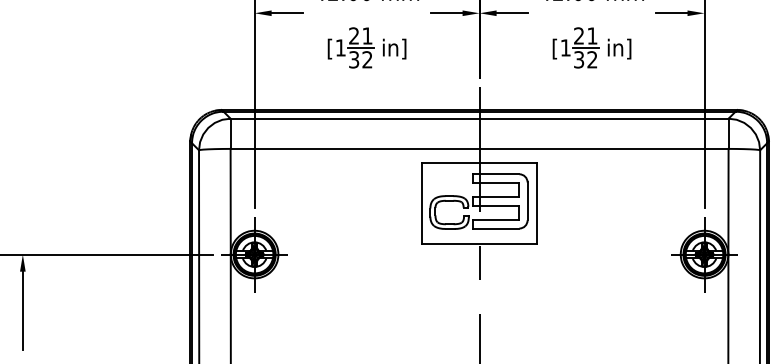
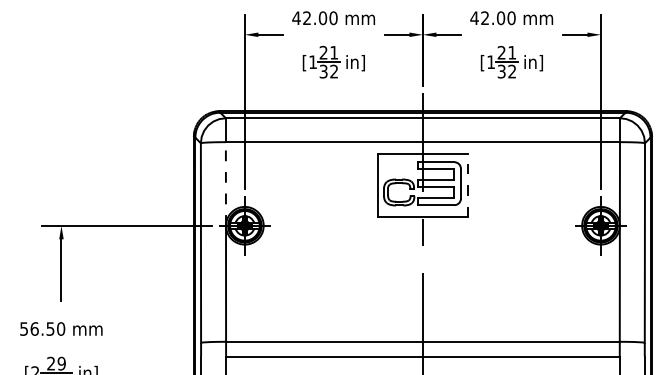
line: (230, 202) -> (225, 184), solid -> dashed
line: (537, 203) -> (468, 185), solid -> dashed

